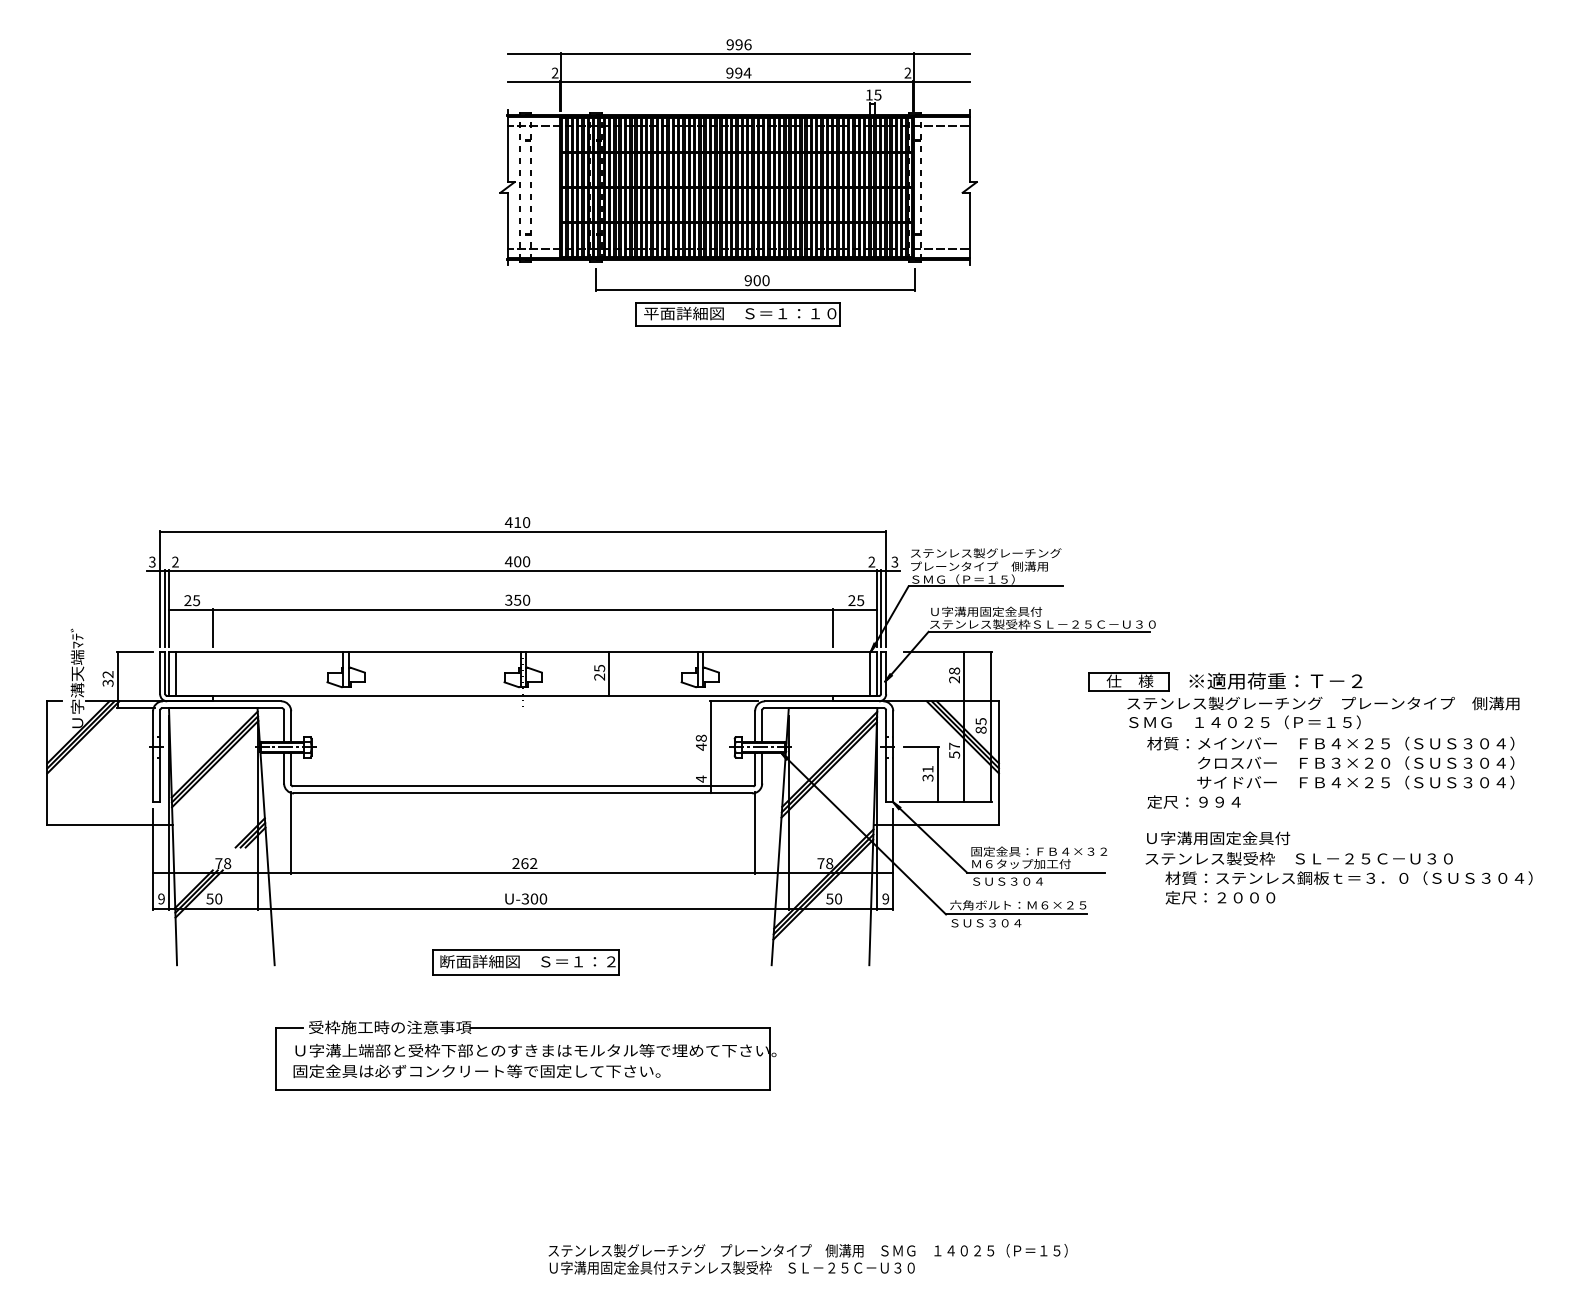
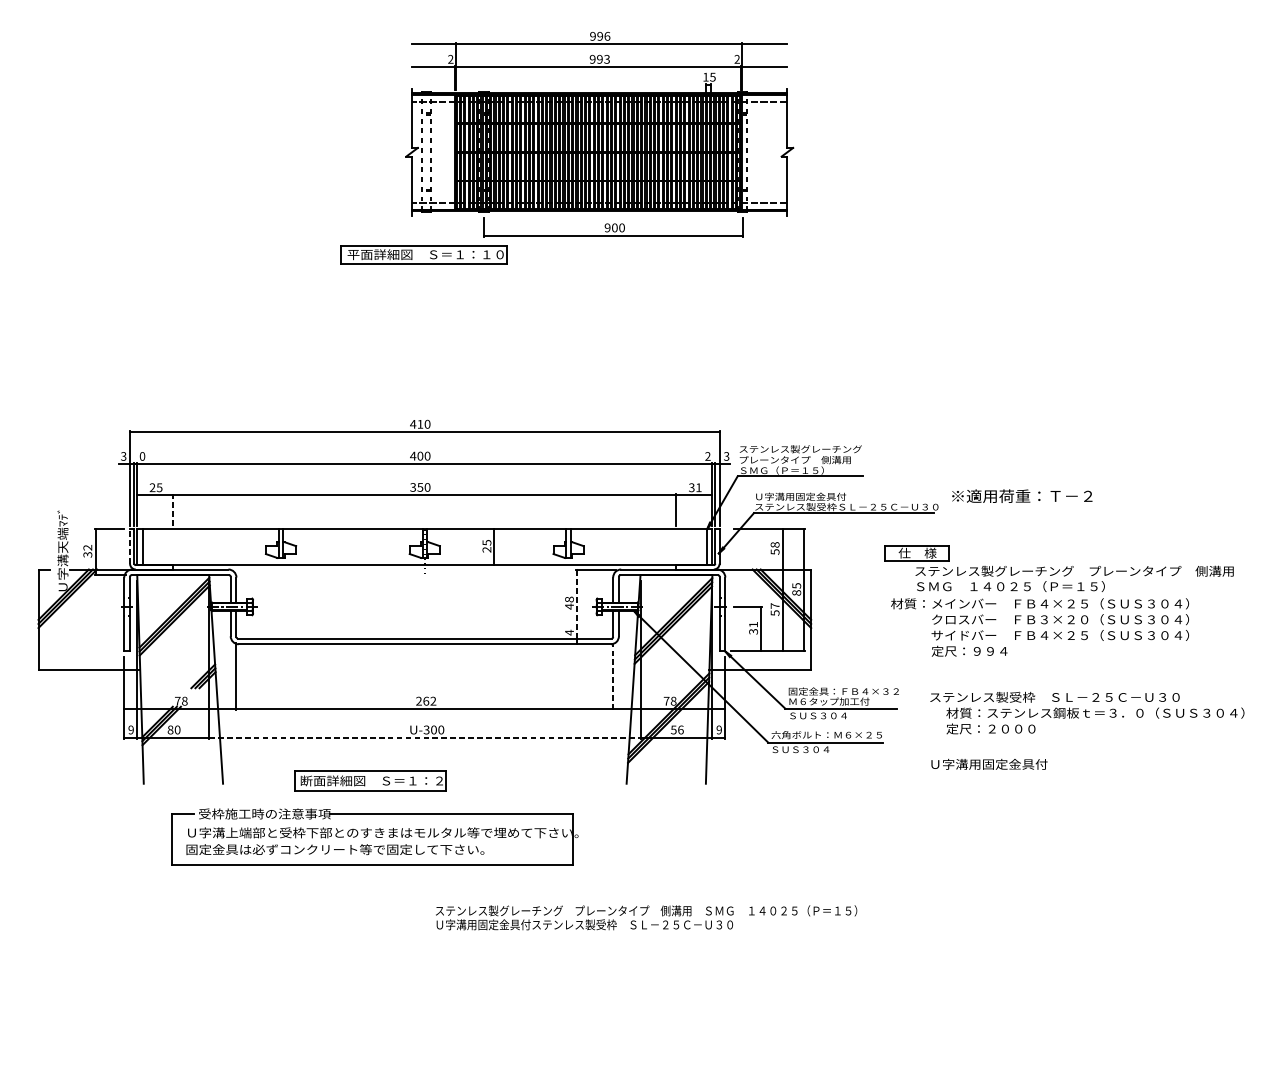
text: (747, 72) -> (606, 58), 994 -> 993
part: (737, 314) -> (423, 255), moved
text: (175, 561) -> (142, 455), 2 -> 0
text: (856, 600) -> (695, 487), 25 -> 31
line: (213, 627) -> (173, 509), solid -> dashed
line: (160, 672) -> (130, 546), solid -> dashed
text: (954, 679) -> (775, 551), 28 -> 58
text: (1275, 680) -> (1021, 495), moved
line: (710, 743) -> (576, 603), solid -> dashed
text: (1330, 762) -> (1039, 619), moved
line: (755, 832) -> (613, 676), solid -> dashed
text: (1218, 838) -> (989, 764), moved
text: (209, 898) -> (170, 729), 50 -> 80
text: (838, 898) -> (680, 729), 50 -> 56
line: (523, 908) -> (425, 737), solid -> dashed
part: (525, 962) -> (369, 781), moved
part: (525, 1055) -> (374, 836), moved
text: (807, 1259) -> (645, 917), moved

